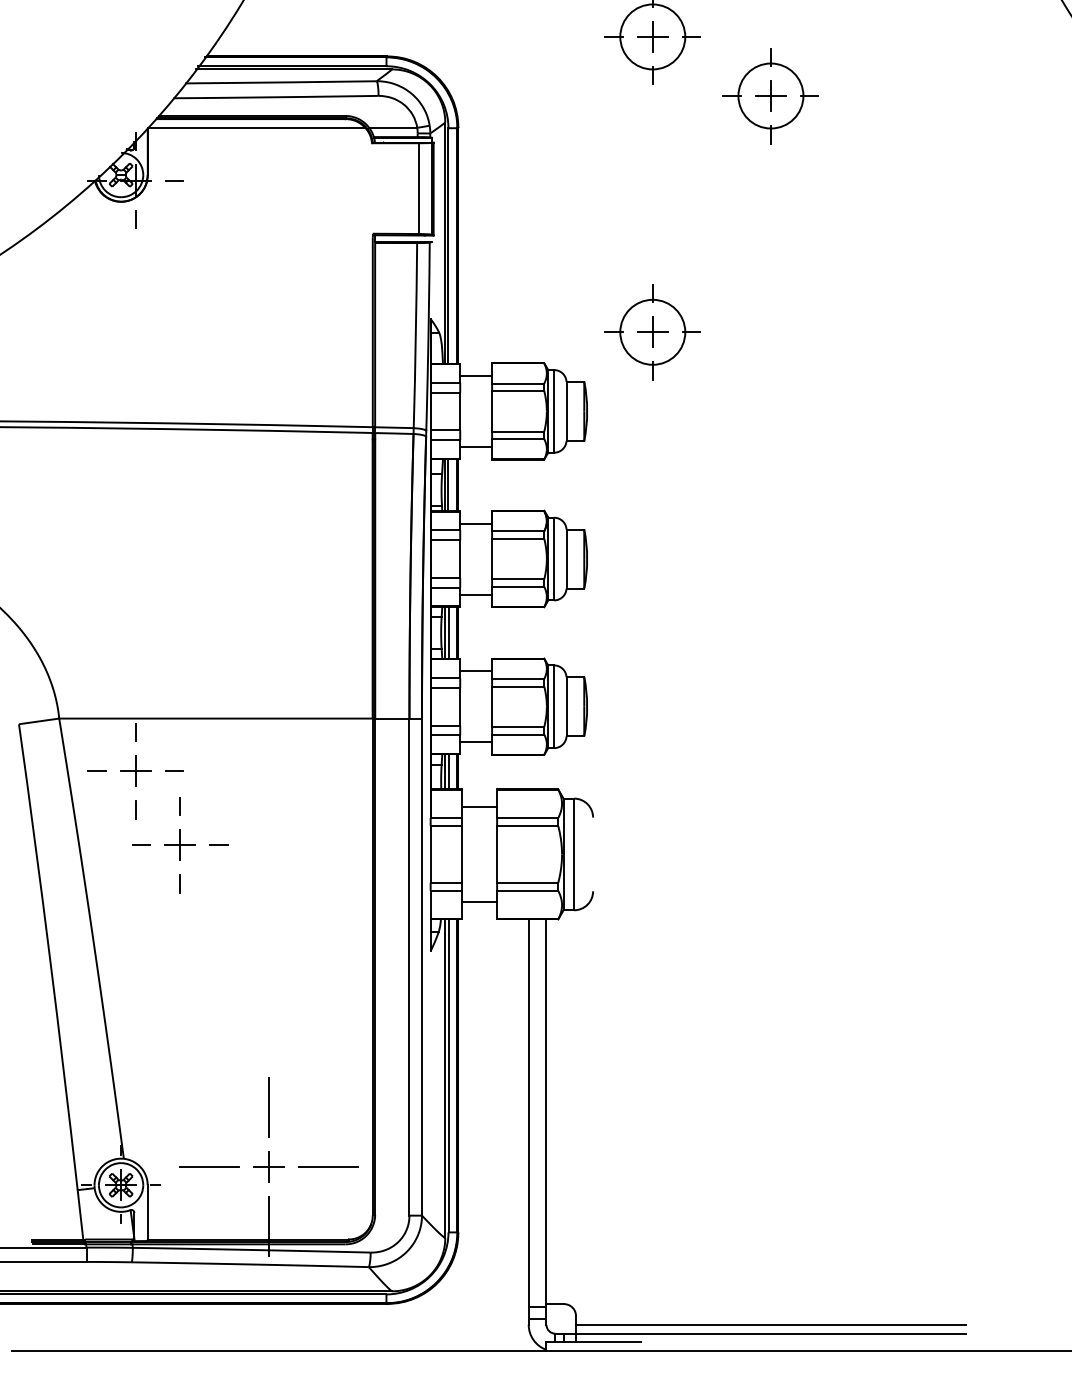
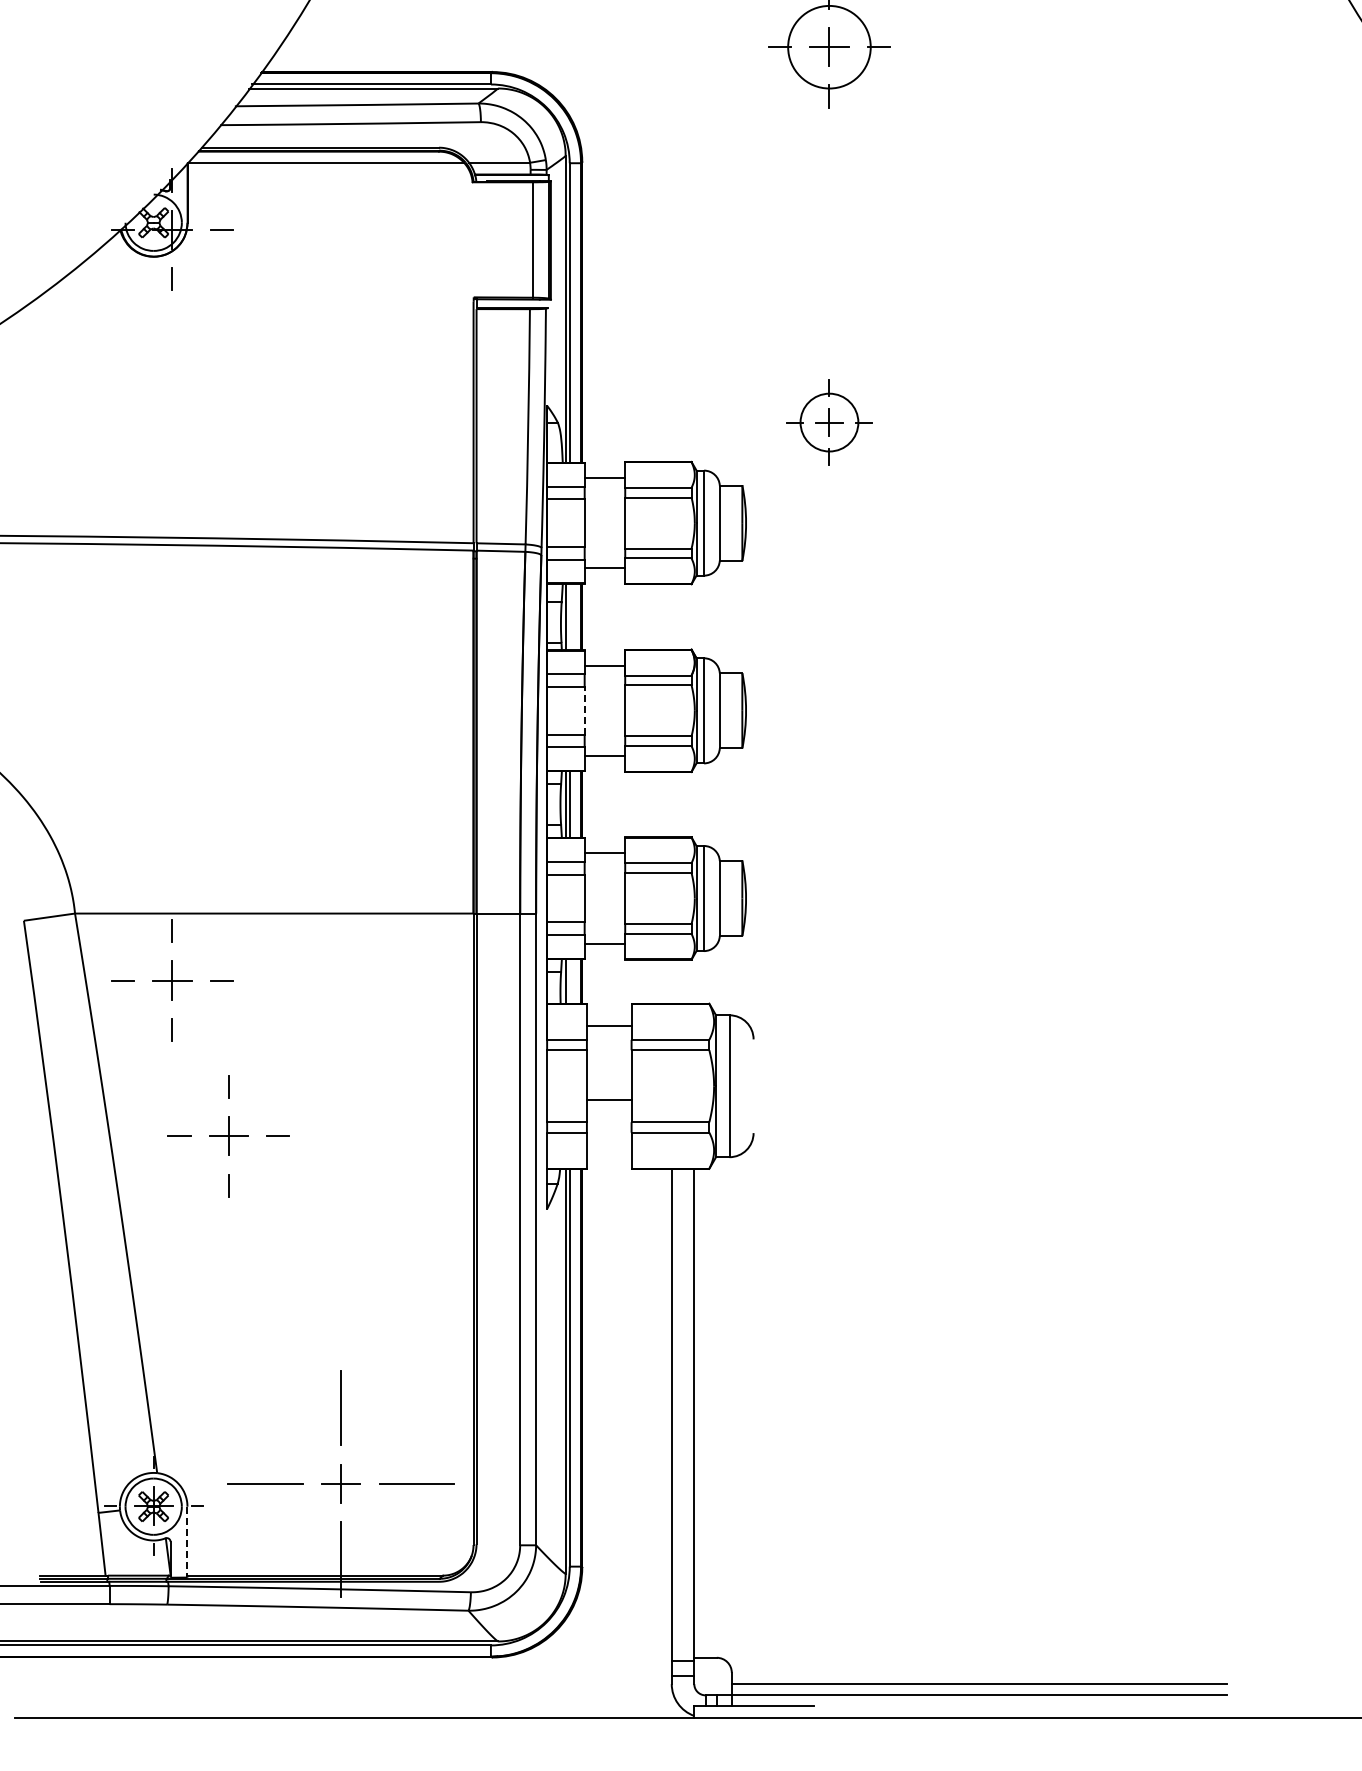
part: (770, 96) -> (979, 122), removed
part: (652, 332) -> (829, 422), size x0.7
line: (448, 484) -> (569, 616), removed
line: (460, 558) -> (584, 710), solid -> dashed
line: (448, 772) -> (569, 981), removed
part: (179, 845) -> (228, 1136), moved
line: (478, 901) -> (608, 1100), moved
line: (147, 1212) -> (187, 1541), solid -> dashed

